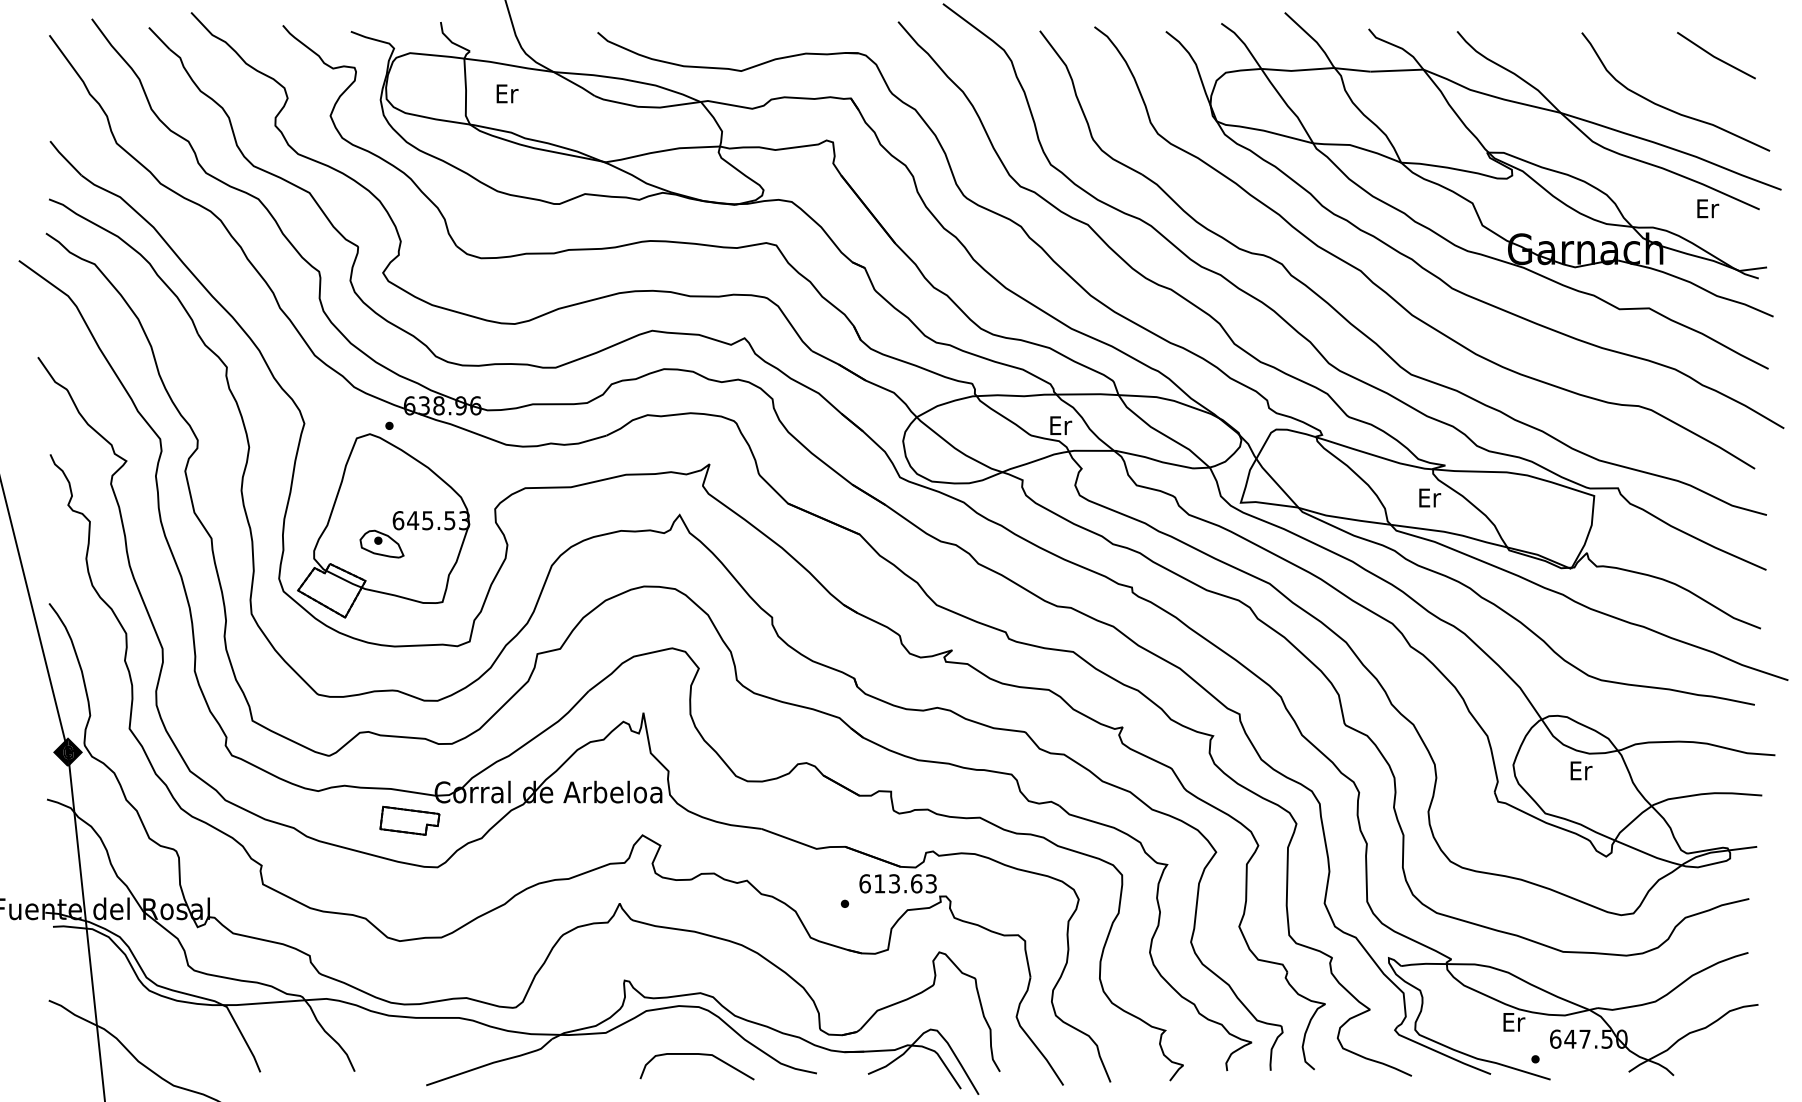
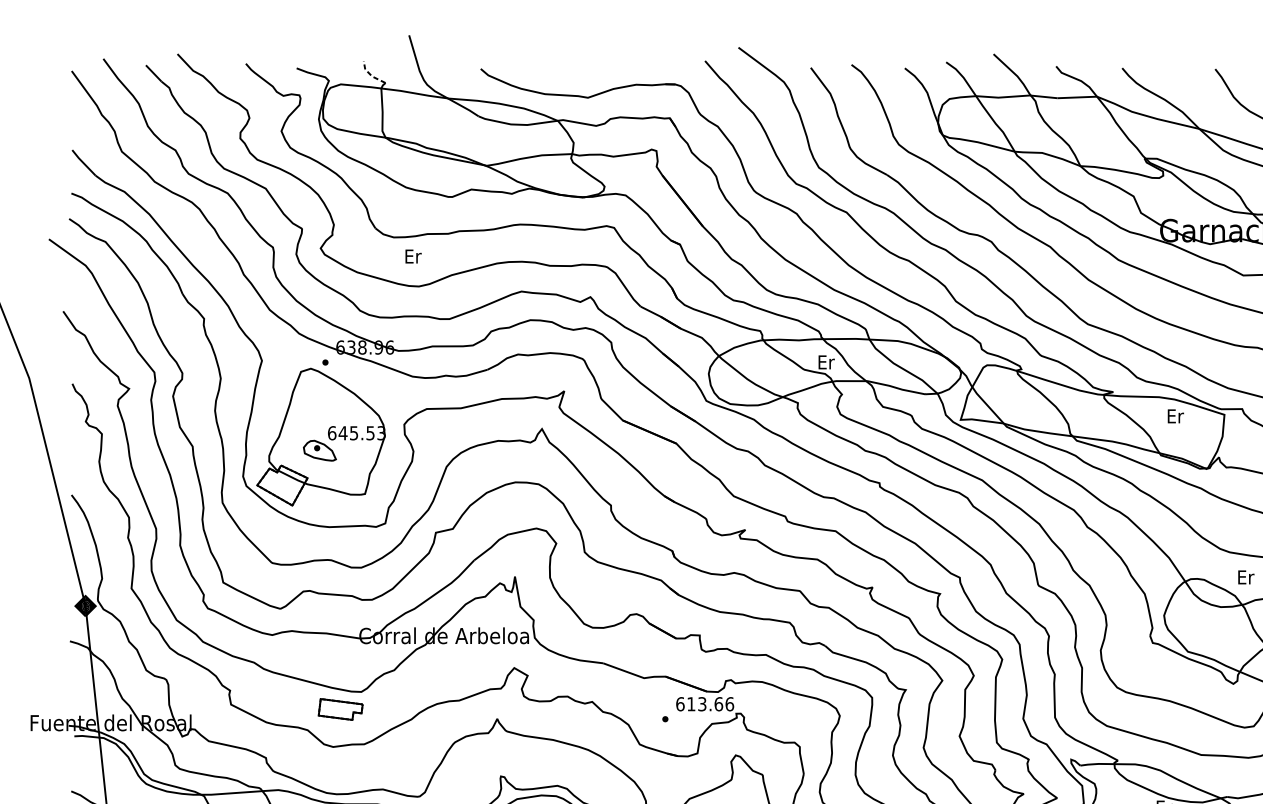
line: (450, 40) -> (371, 74), solid -> dashed
text: (507, 93) -> (413, 256), moved
text: (1430, 497) -> (1176, 415), moved
text: (1581, 770) -> (1246, 577), moved
part: (409, 820) -> (340, 709), moved
text: (931, 883) -> (729, 703), 613.63 -> 613.66

